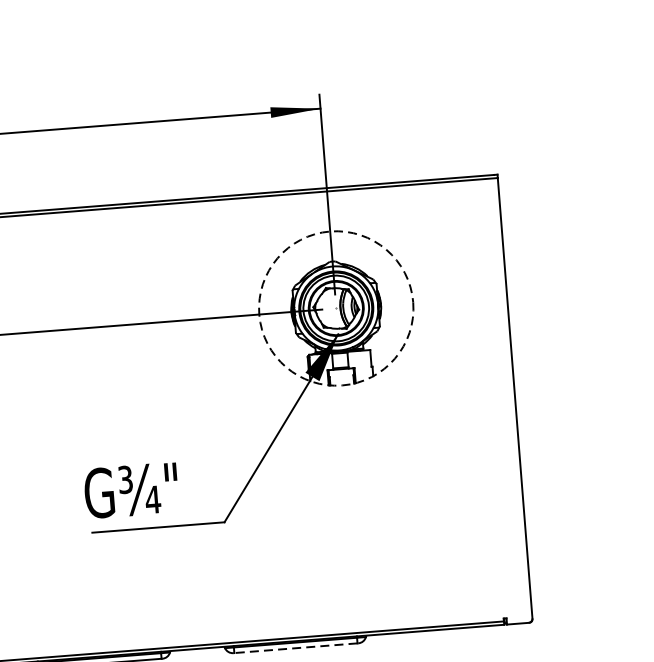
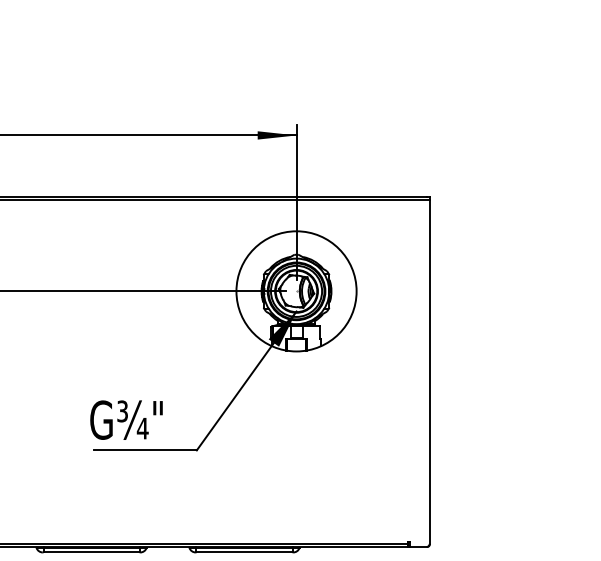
circle: (336, 308) -> (296, 291), dashed -> solid
line: (295, 648) -> (244, 552), dashed -> solid

